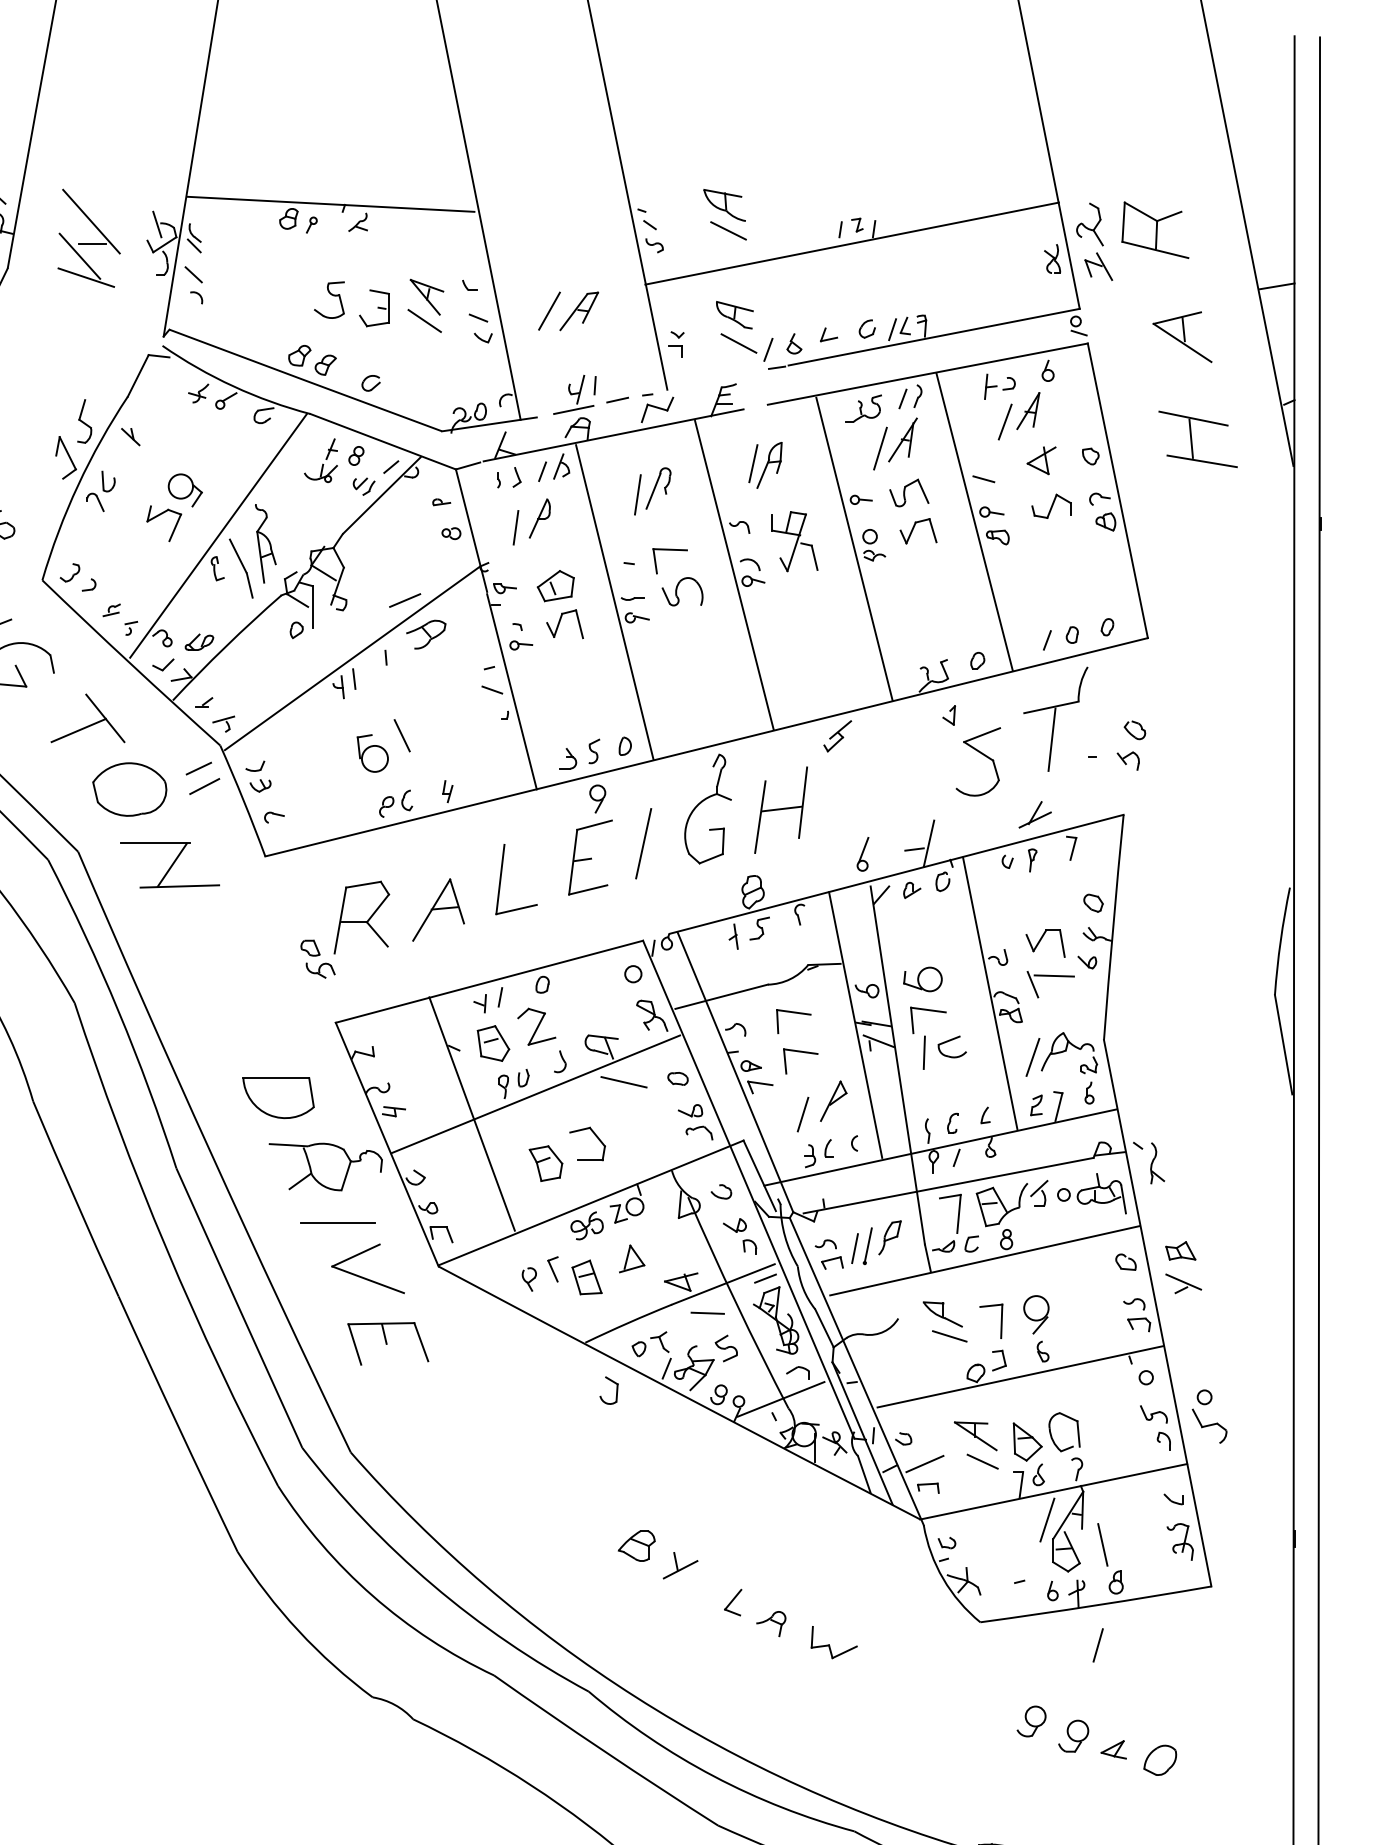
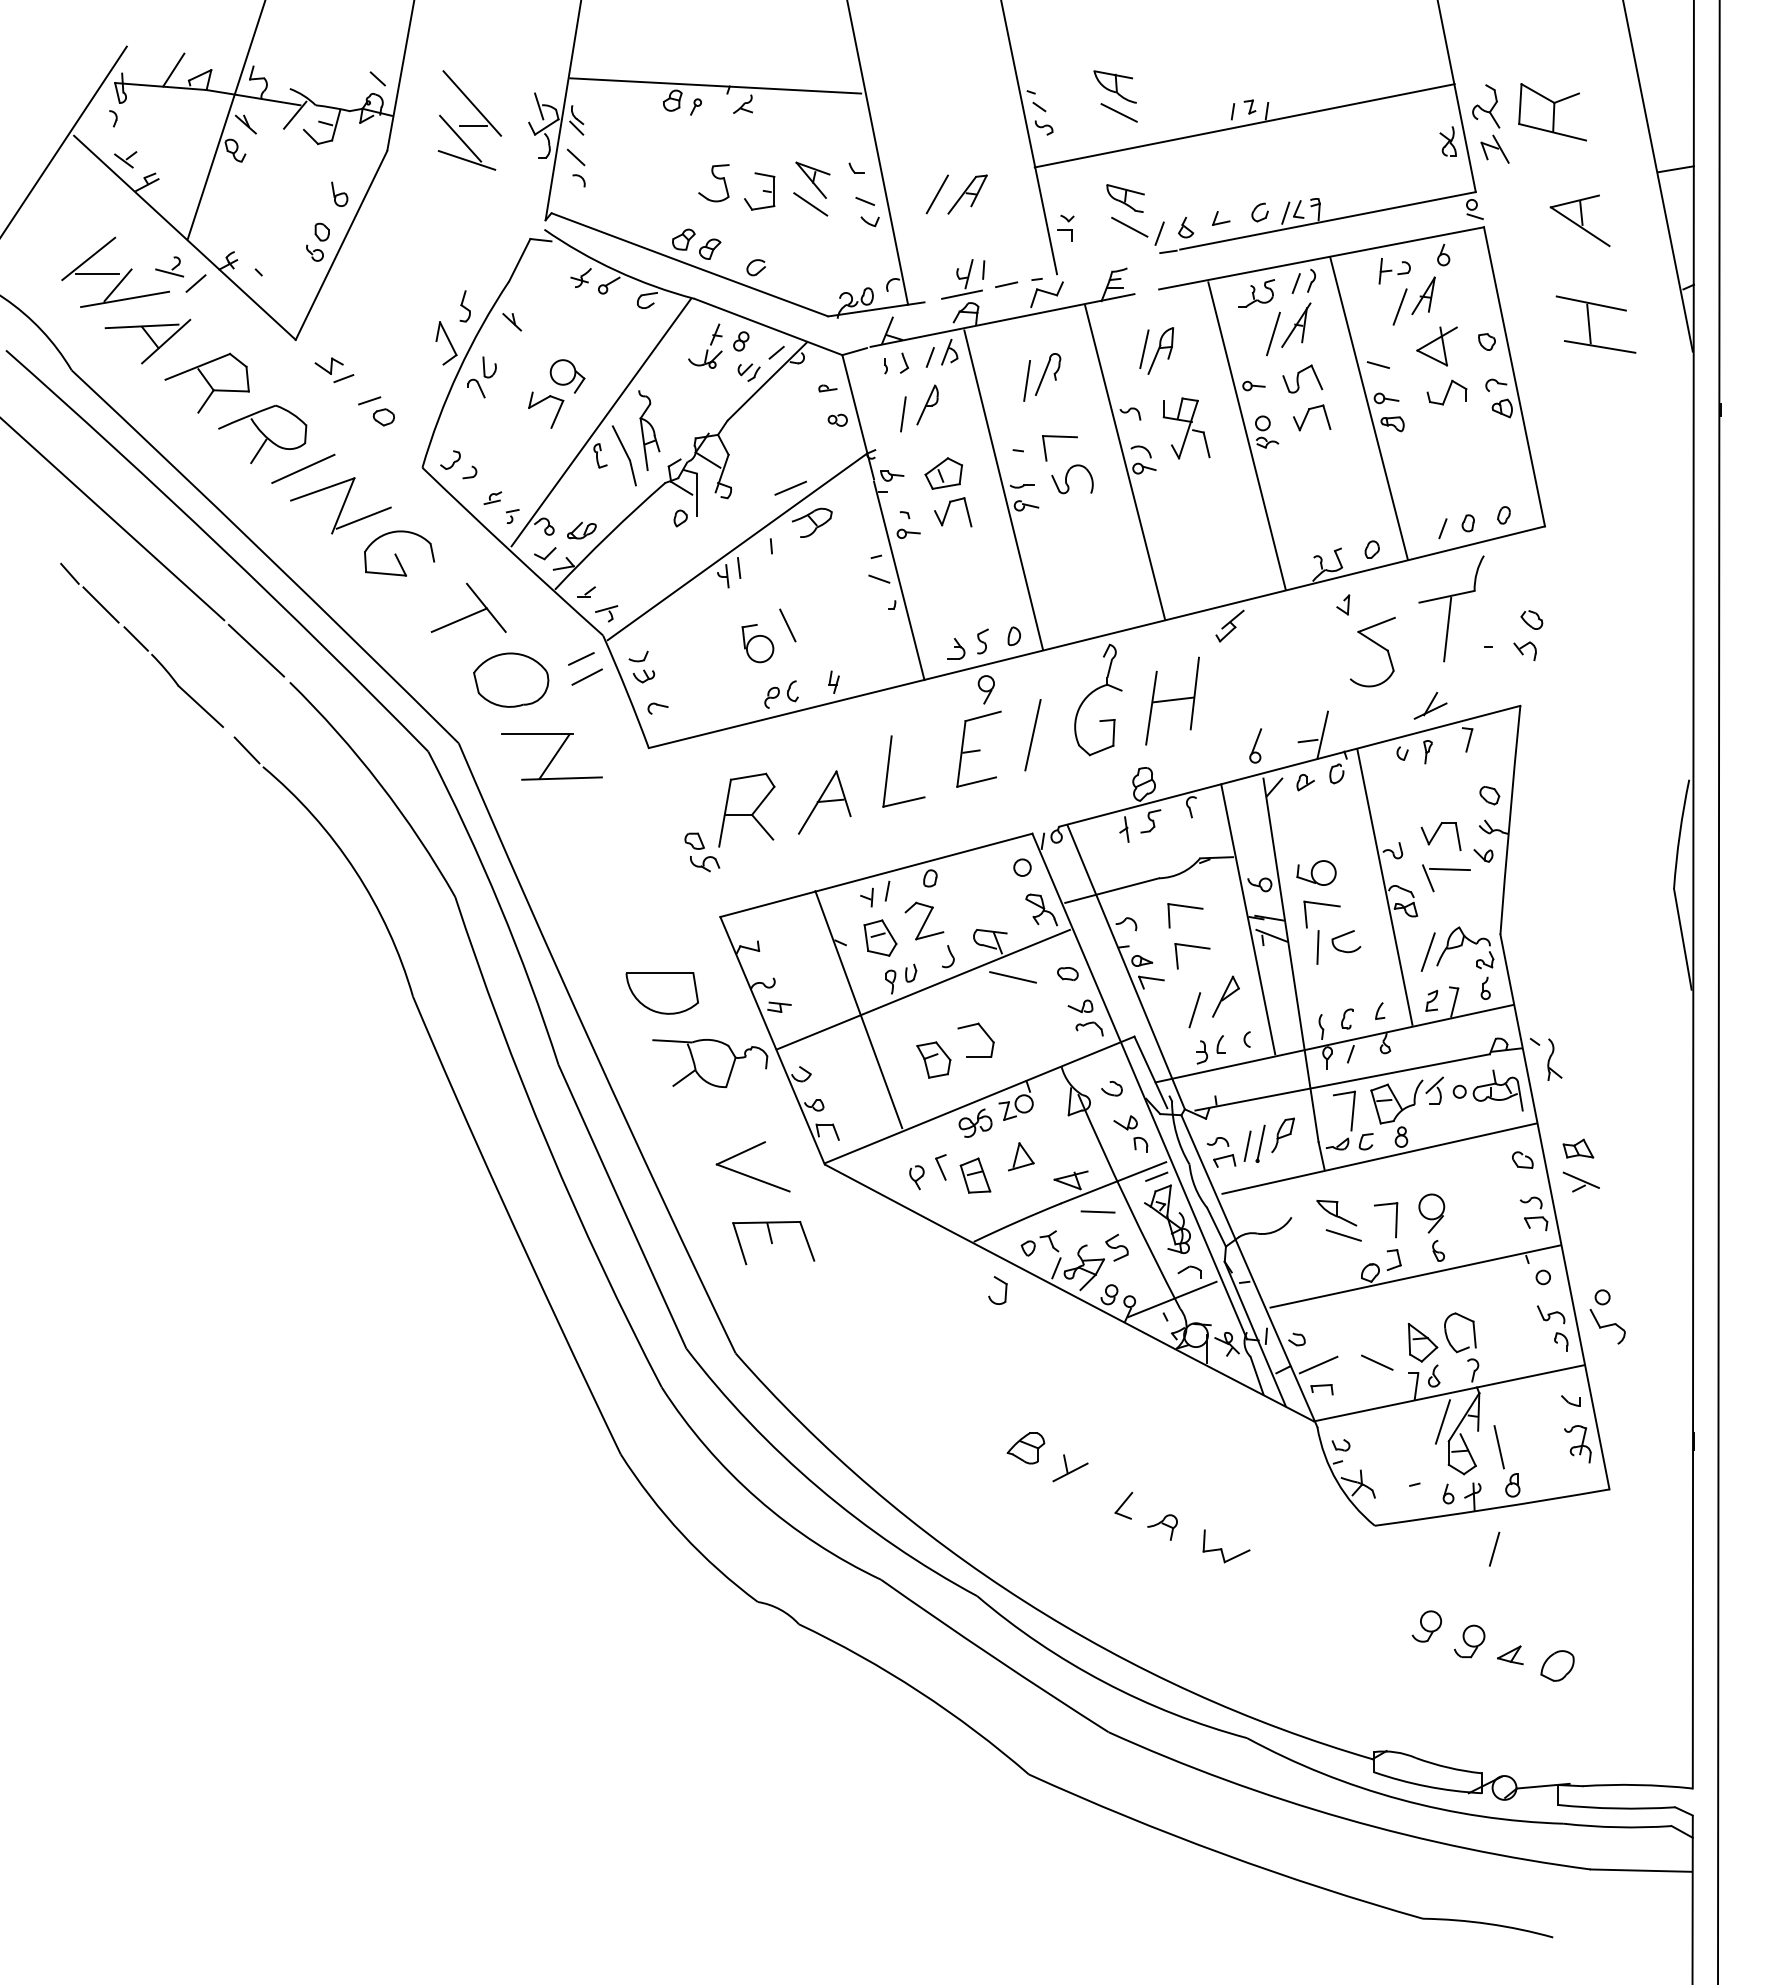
part: (83, 421) -> (464, 306), size x0.7
part: (1041, 459) -> (1436, 345), size x1.4
line: (337, 1222) -> (722, 1119), removed
part: (976, 1435) -> (1370, 1336), removed

